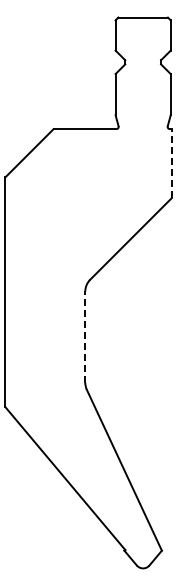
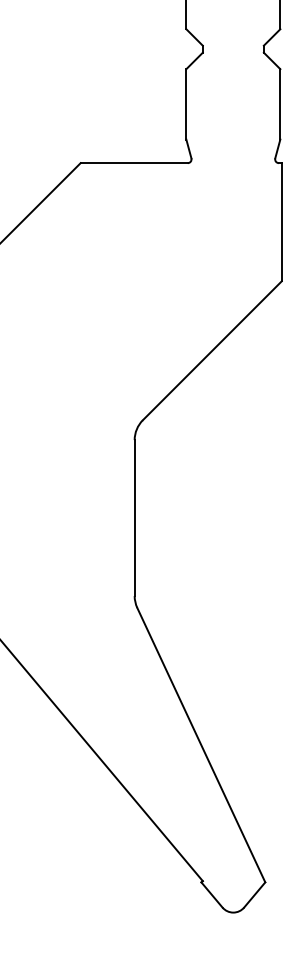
line: (171, 163) -> (281, 221), dashed -> solid
line: (85, 337) -> (134, 518), dashed -> solid

